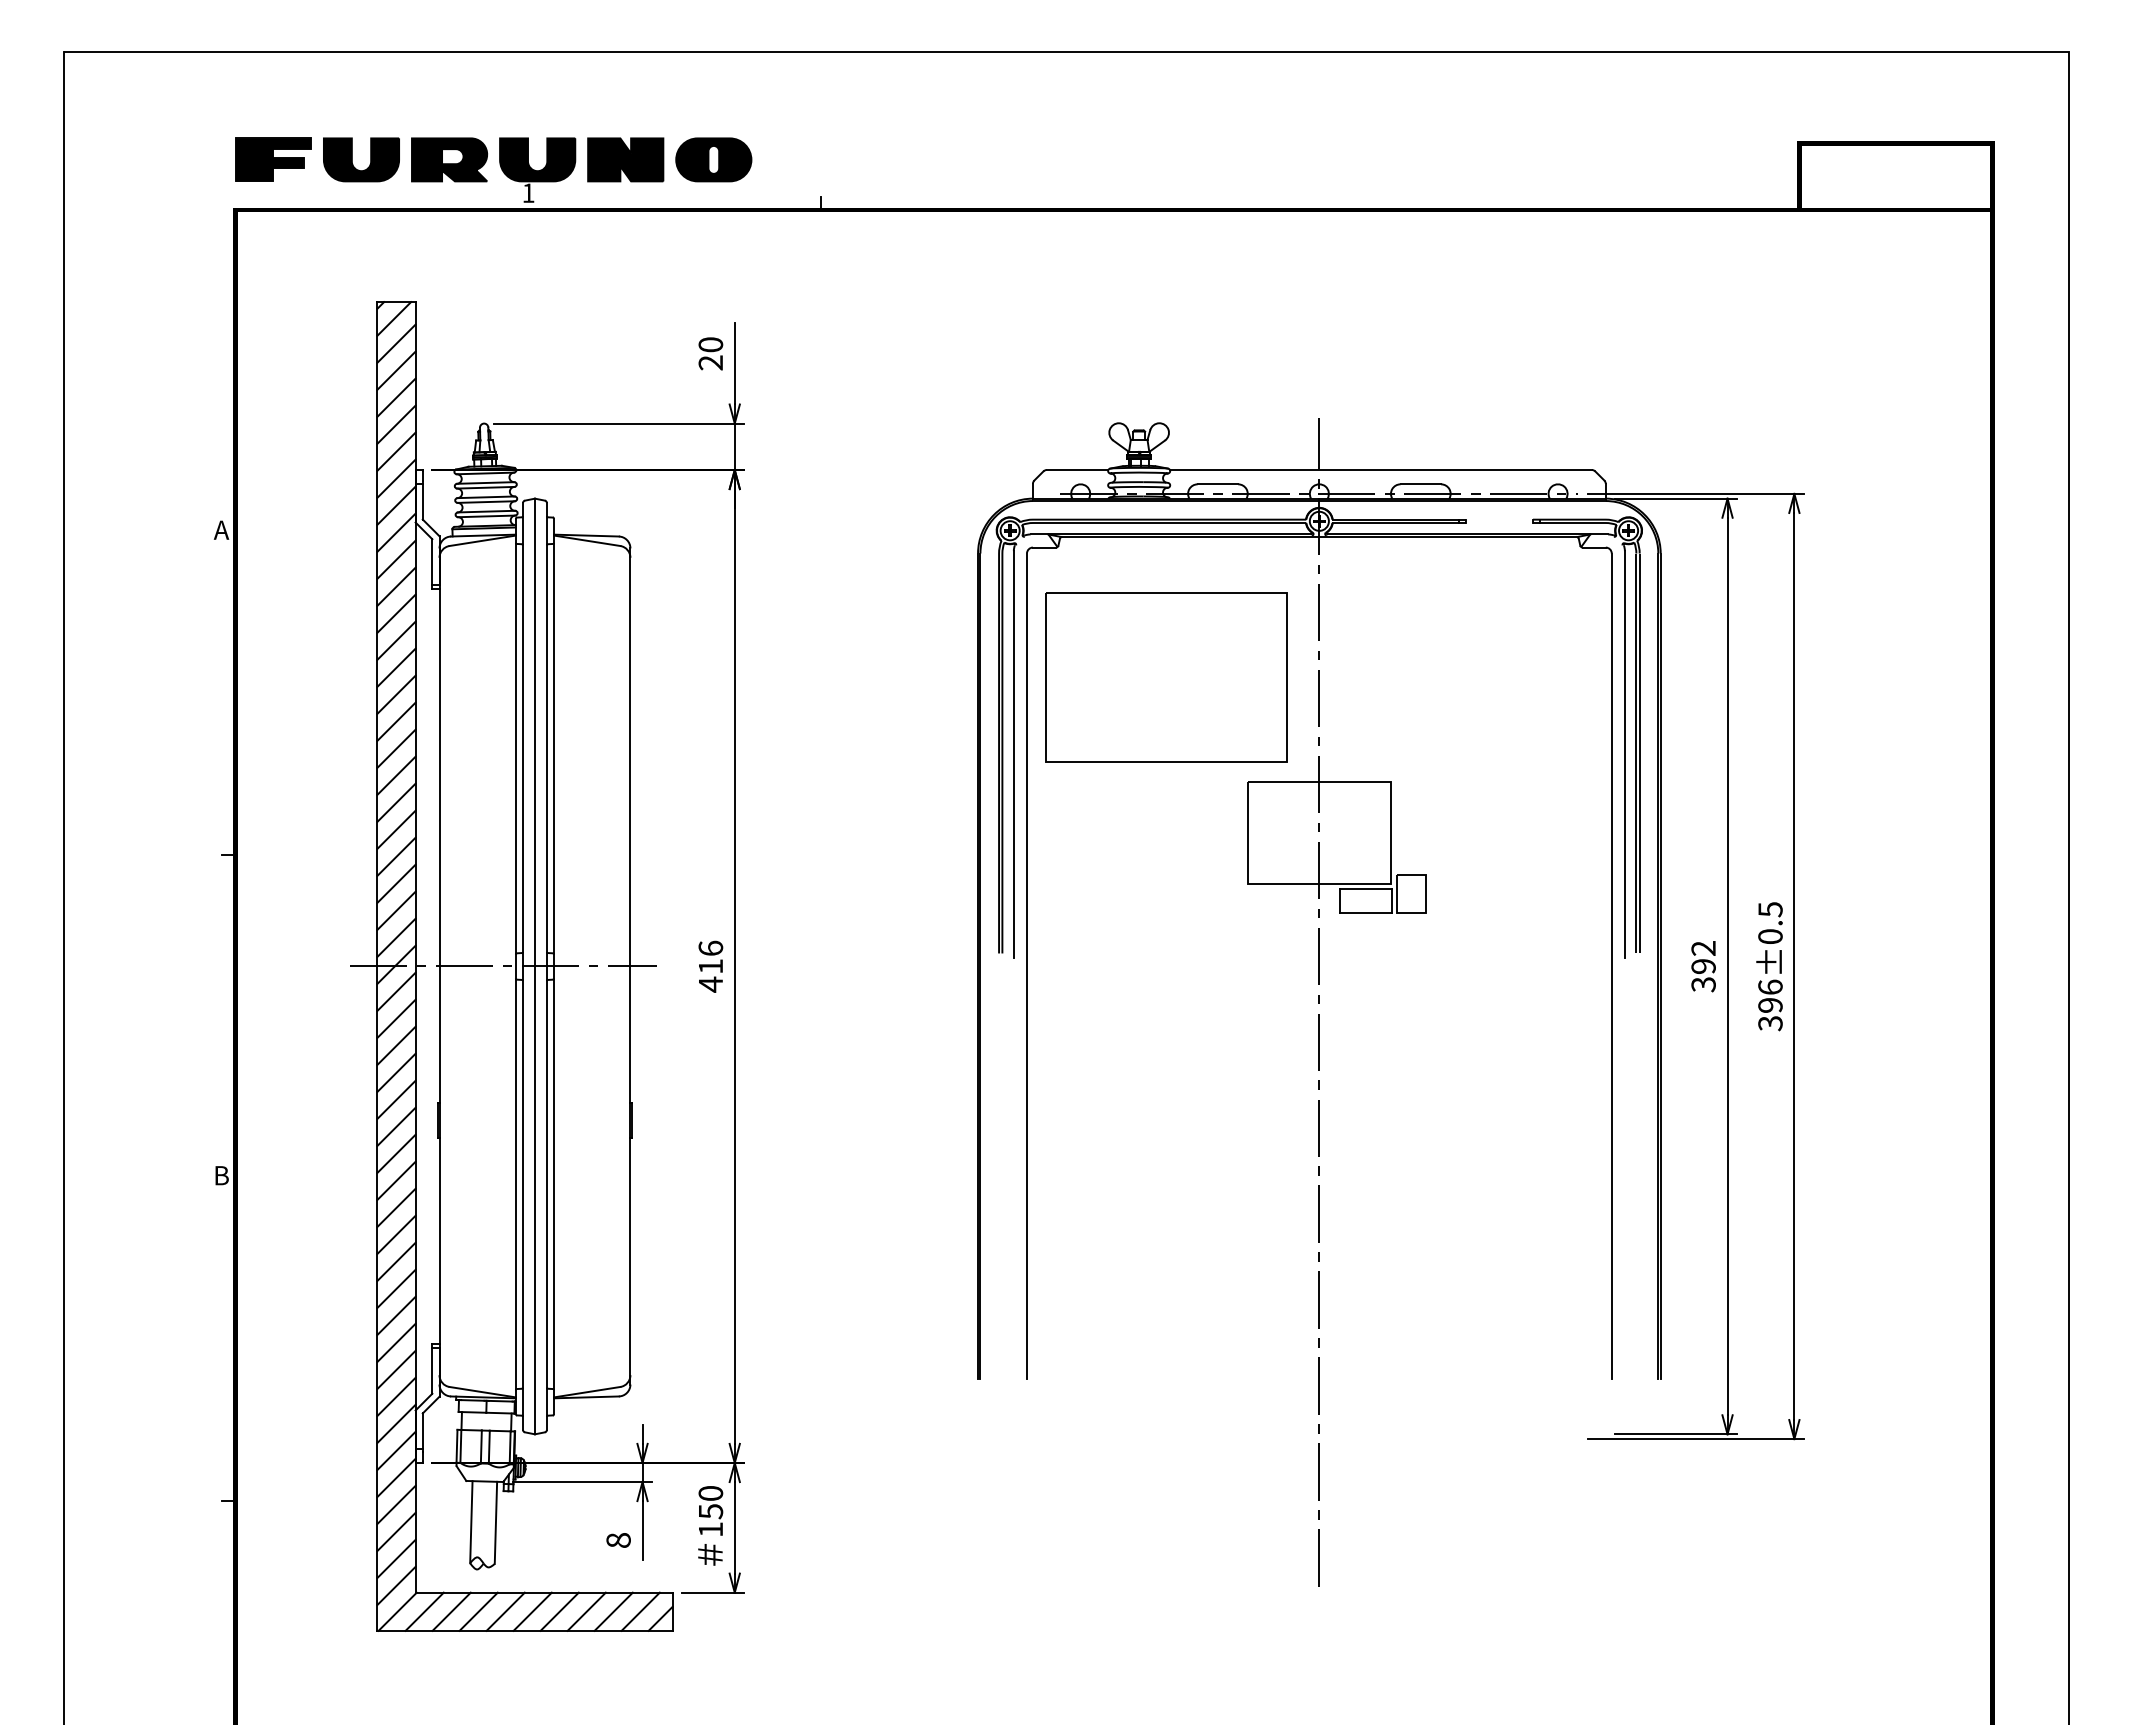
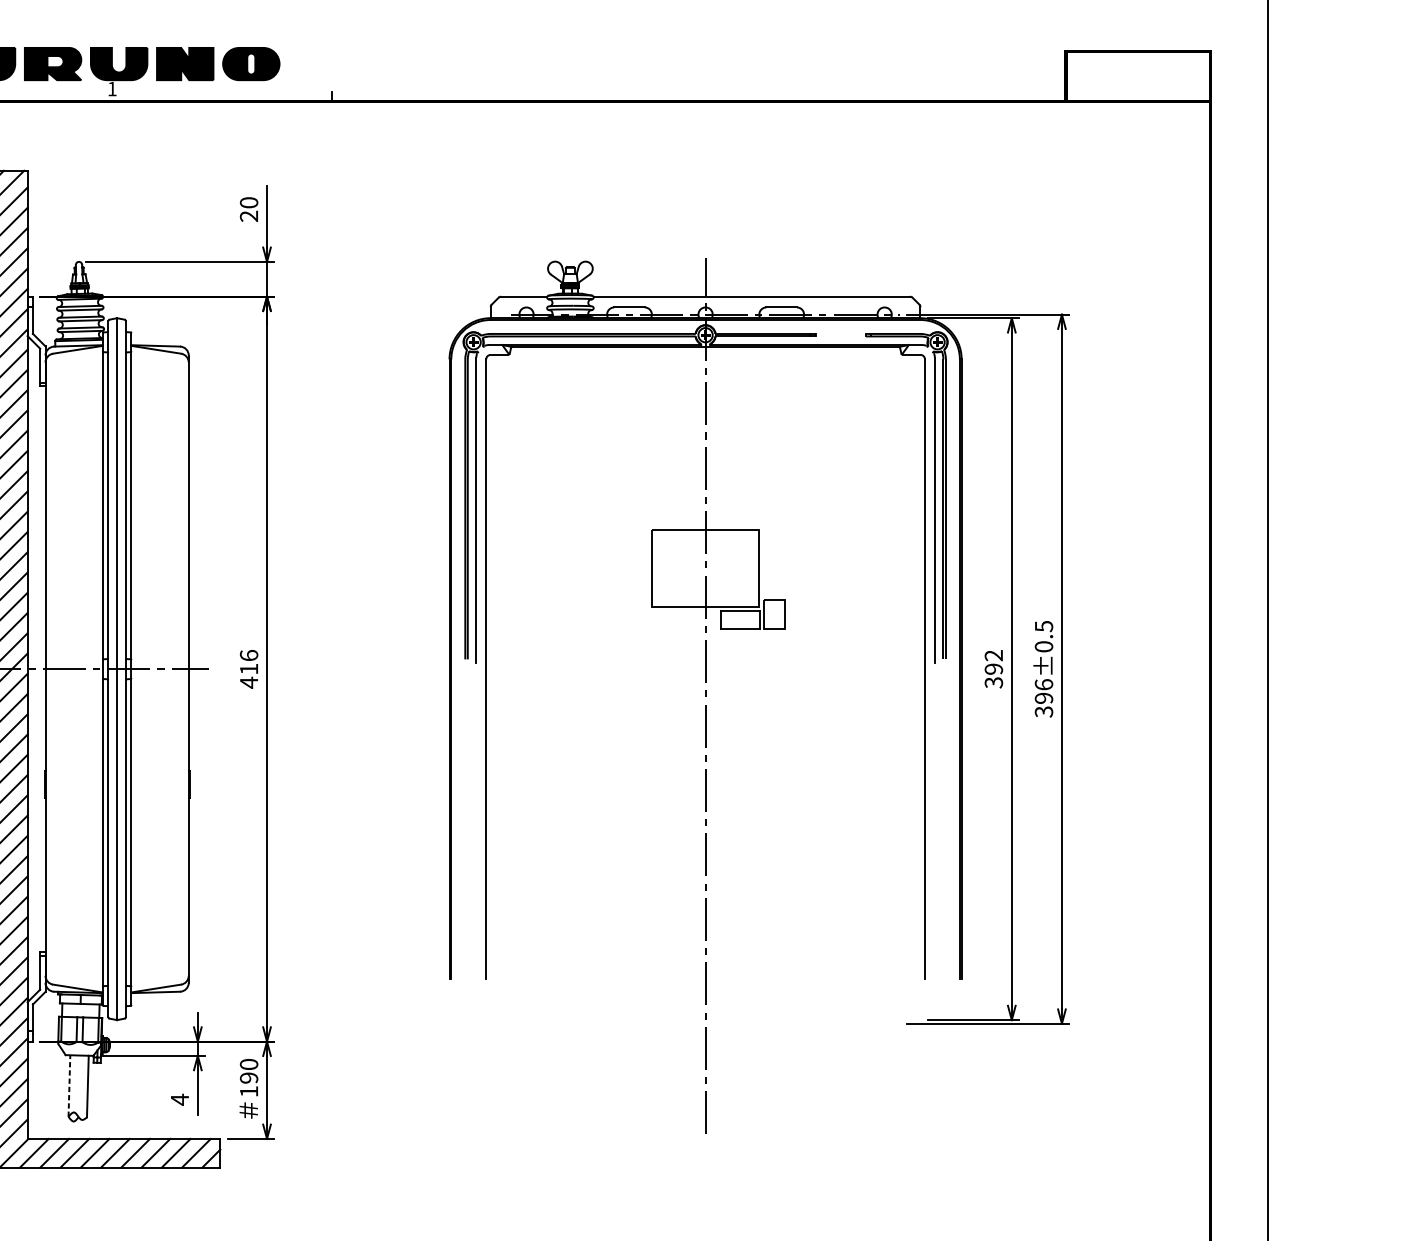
part: (1166, 677) -> (590, 452), removed
text: (710, 1511) -> (248, 1078), 150 -> 190
line: (471, 1521) -> (69, 1085), solid -> dashed
text: (618, 1540) -> (179, 1099), 8 -> 4

